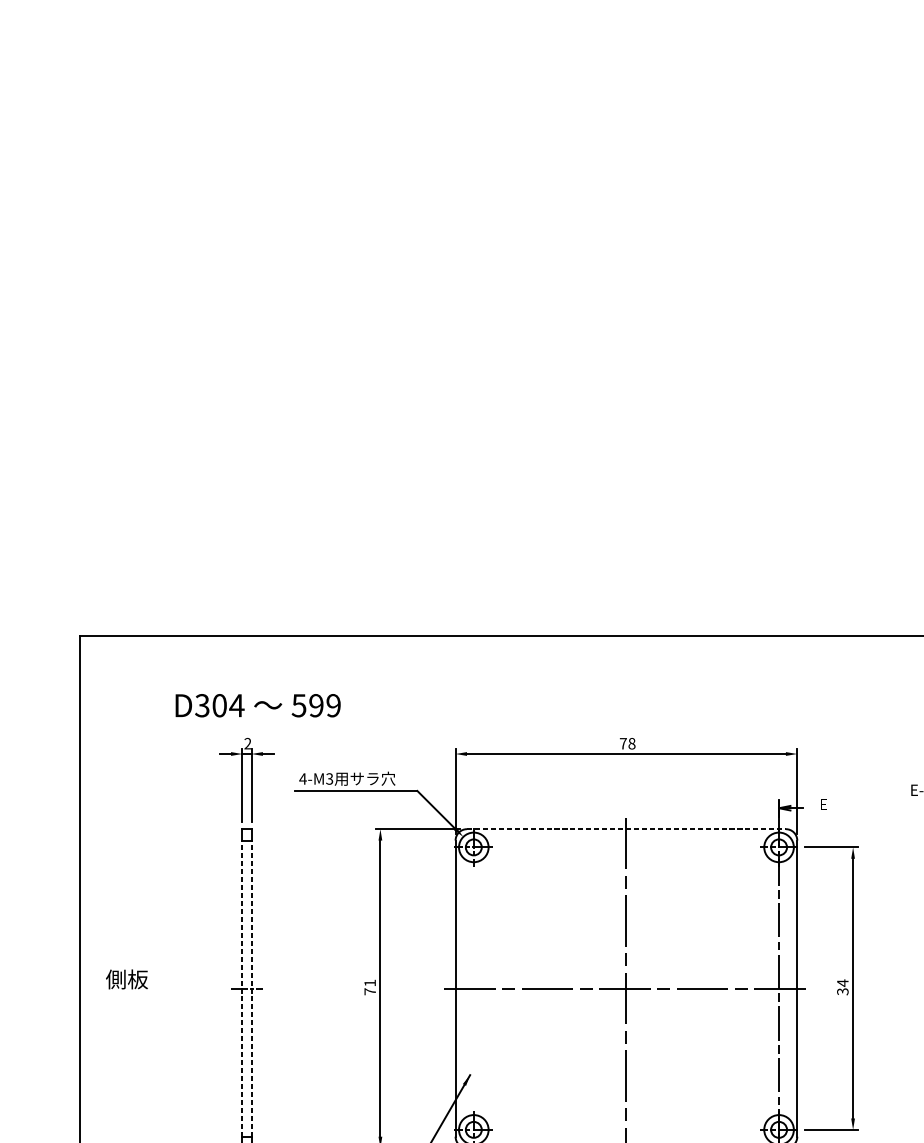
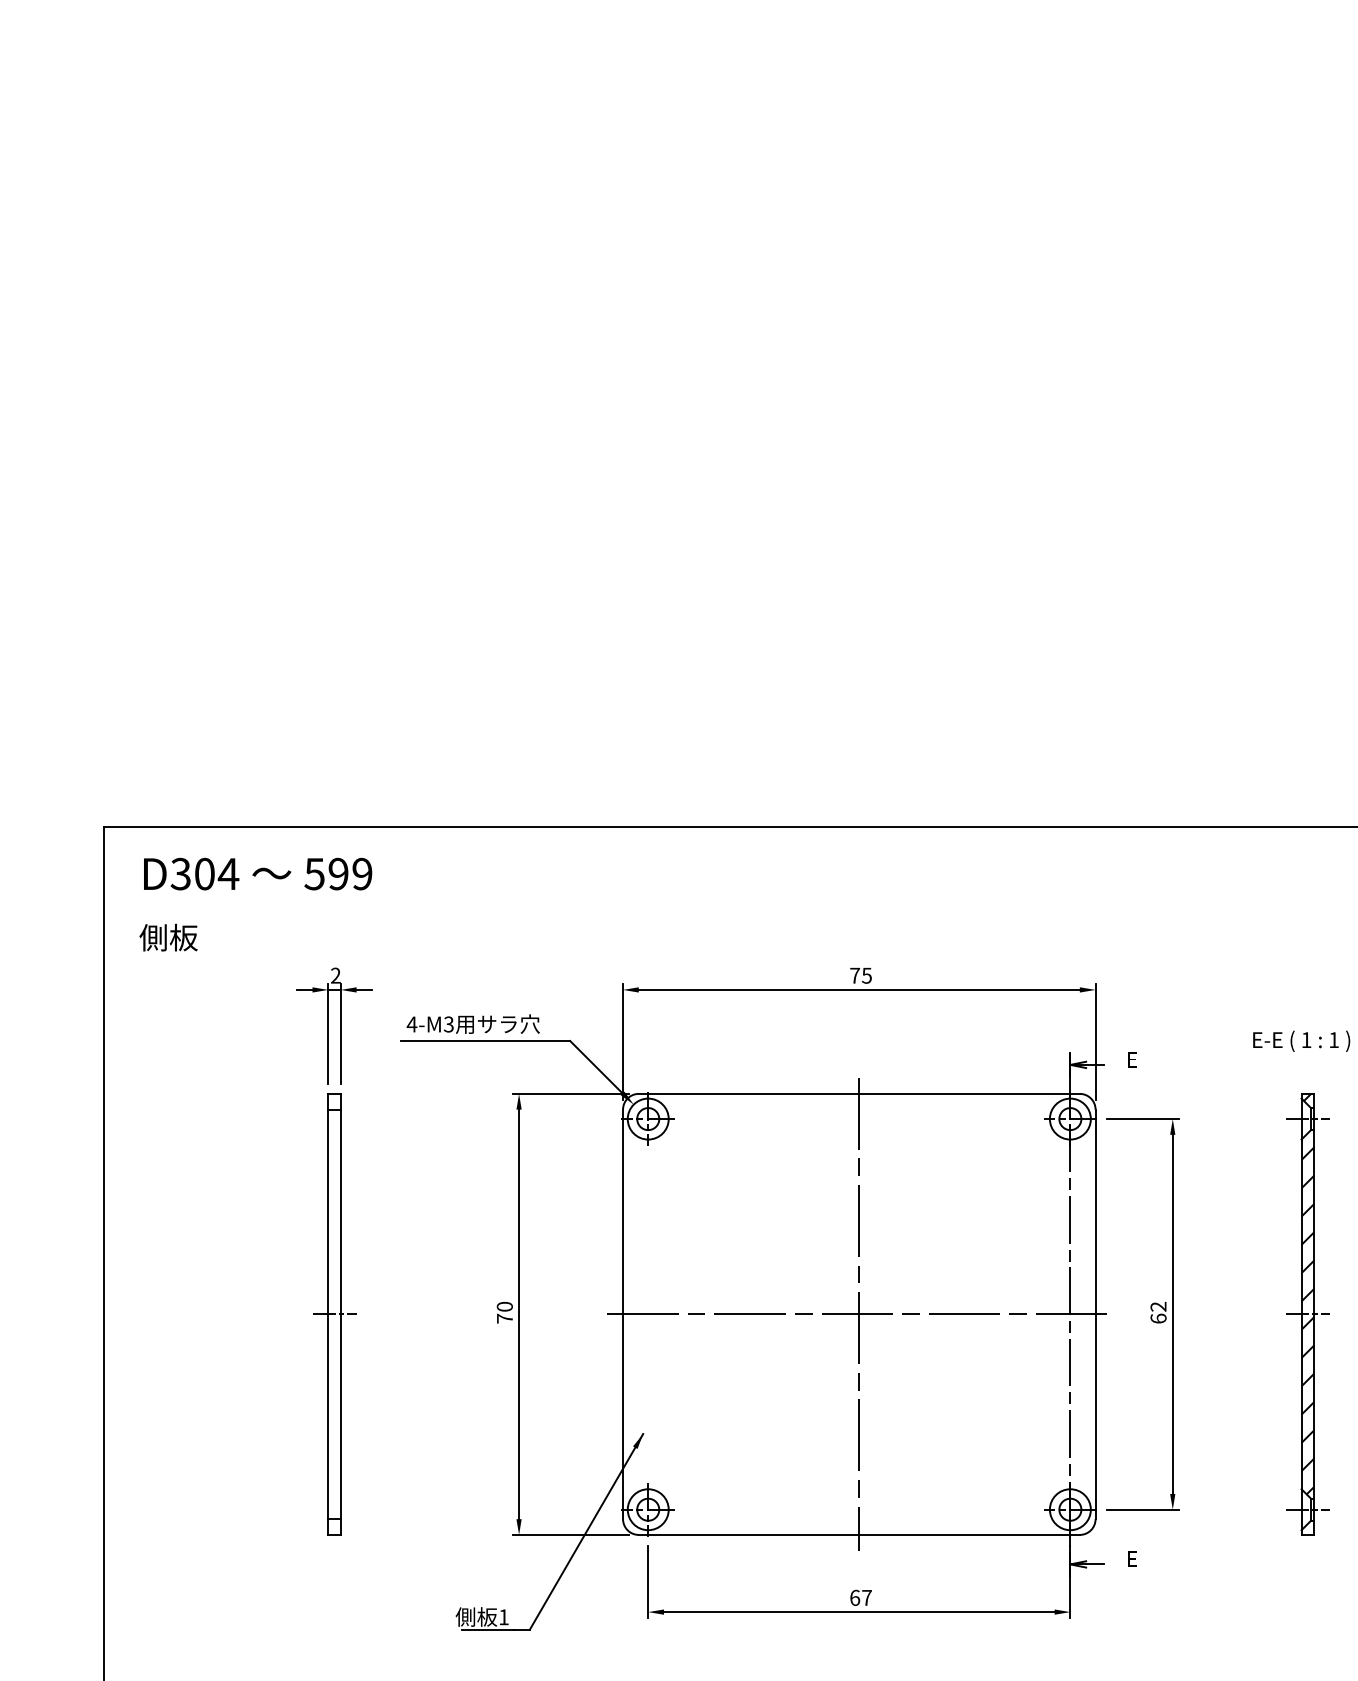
text: (258, 705) -> (258, 873), moved
text: (631, 743) -> (866, 975), 78 -> 75
line: (626, 828) -> (859, 1093), dashed -> solid
text: (126, 979) -> (168, 937), moved
text: (369, 982) -> (504, 1306), 71 -> 70
text: (842, 987) -> (1158, 1312), 34 -> 62
line: (242, 988) -> (328, 1314), dashed -> solid
line: (251, 988) -> (340, 1314), dashed -> solid

